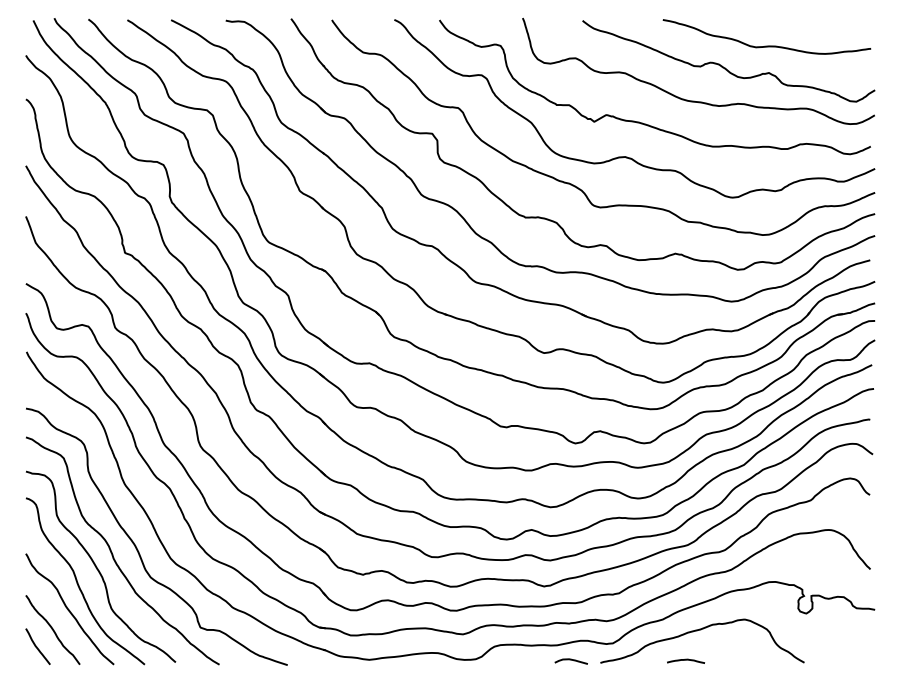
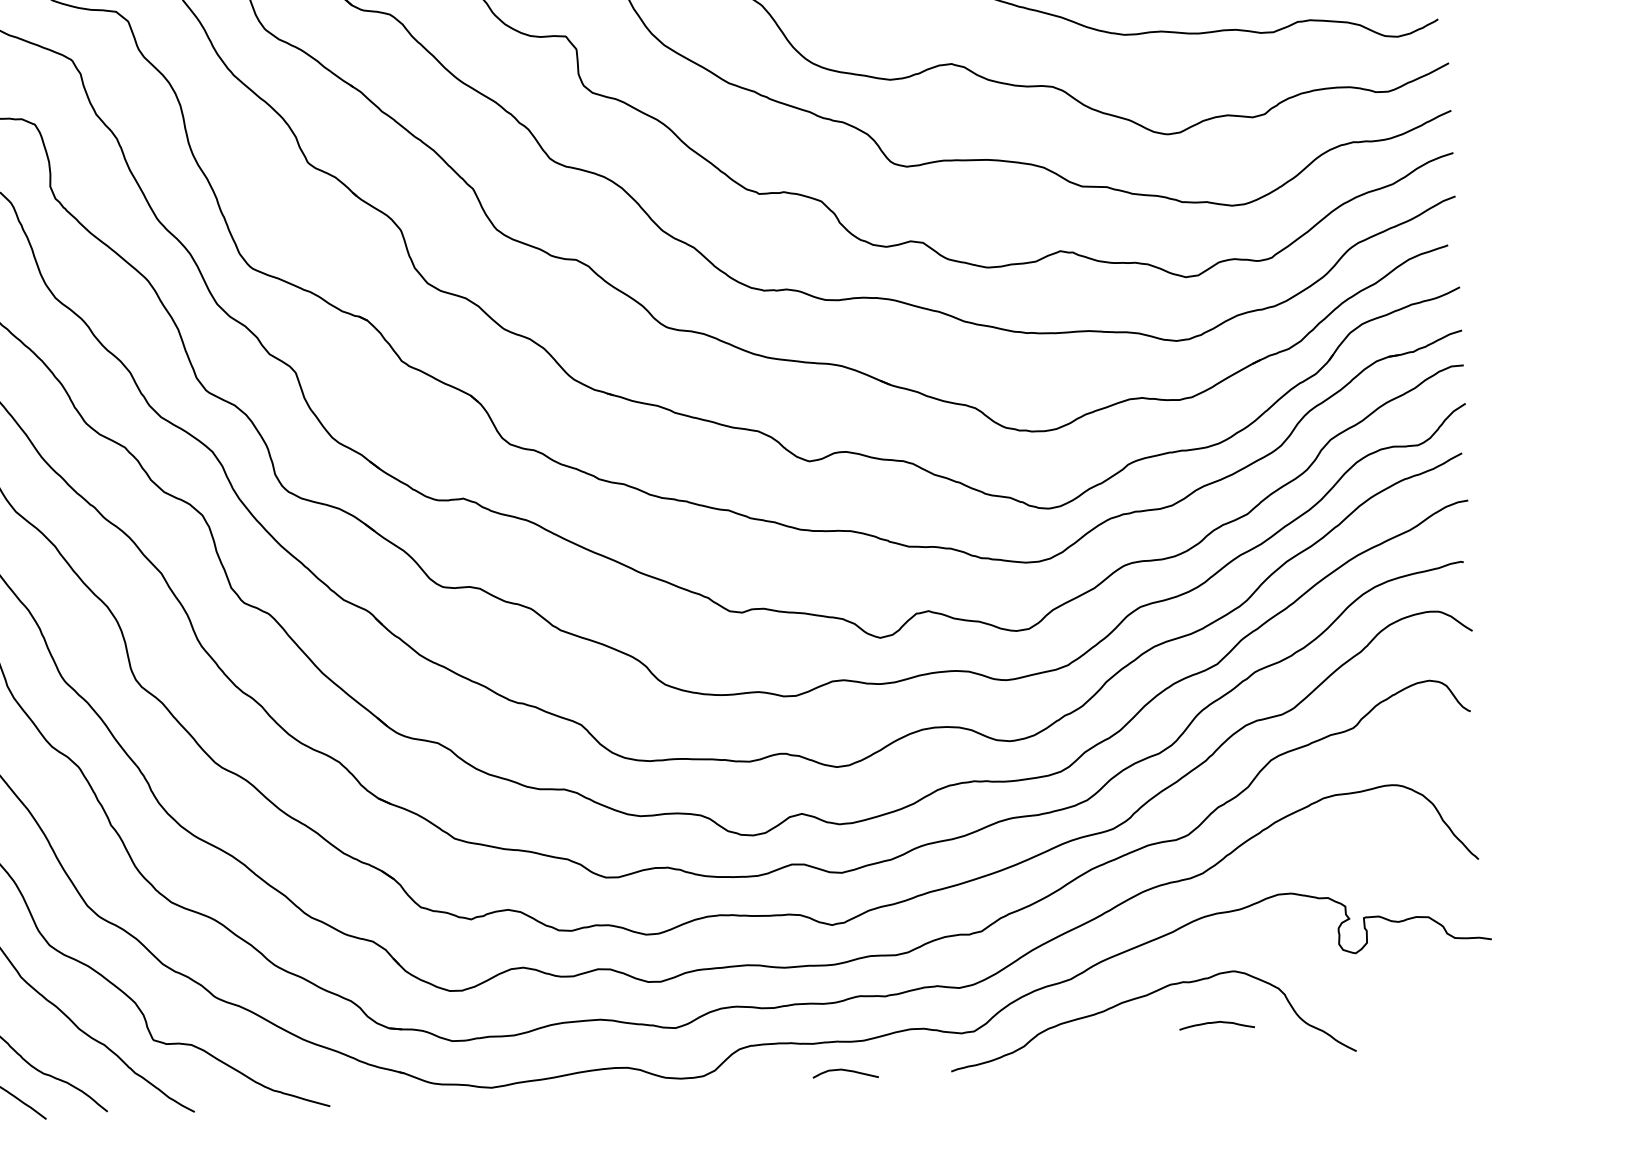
curve: (570, 660) -> (843, 1071), moved
curve: (686, 660) -> (1217, 1023), moved

